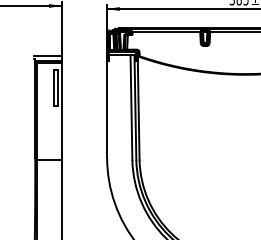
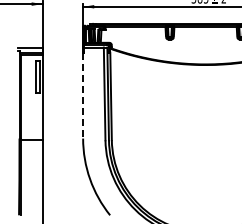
line: (107, 109) -> (83, 95), solid -> dashed

